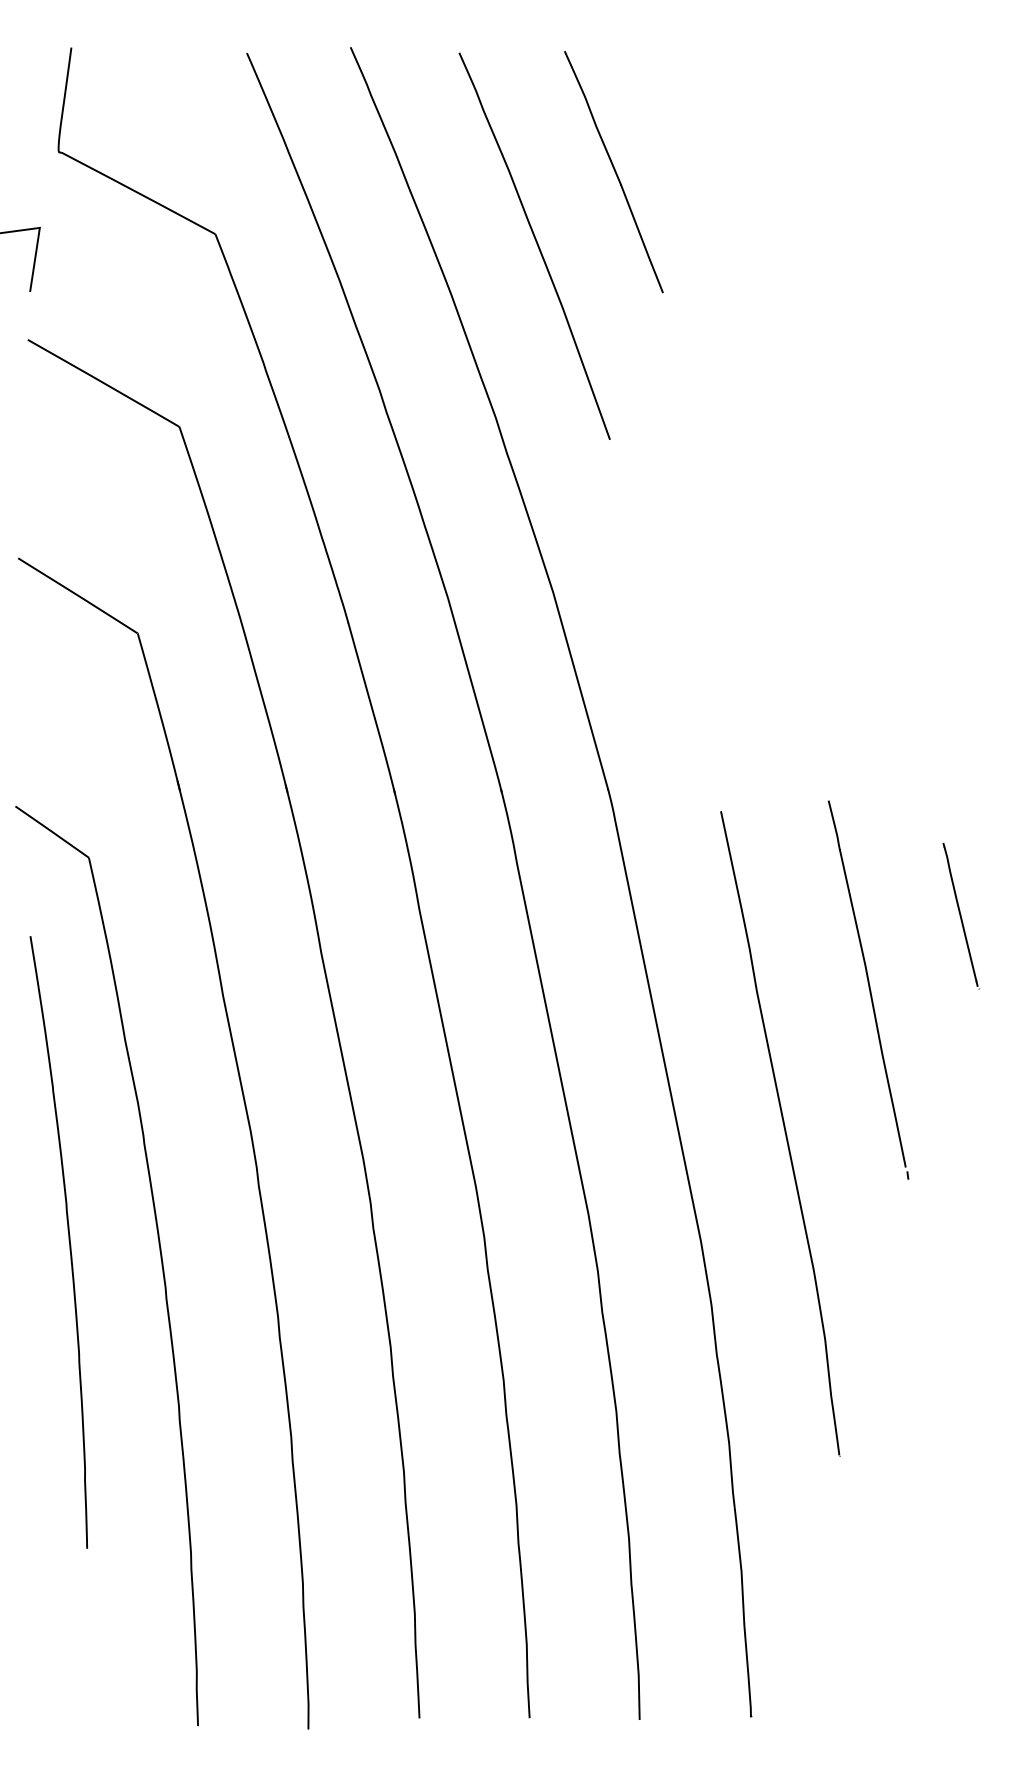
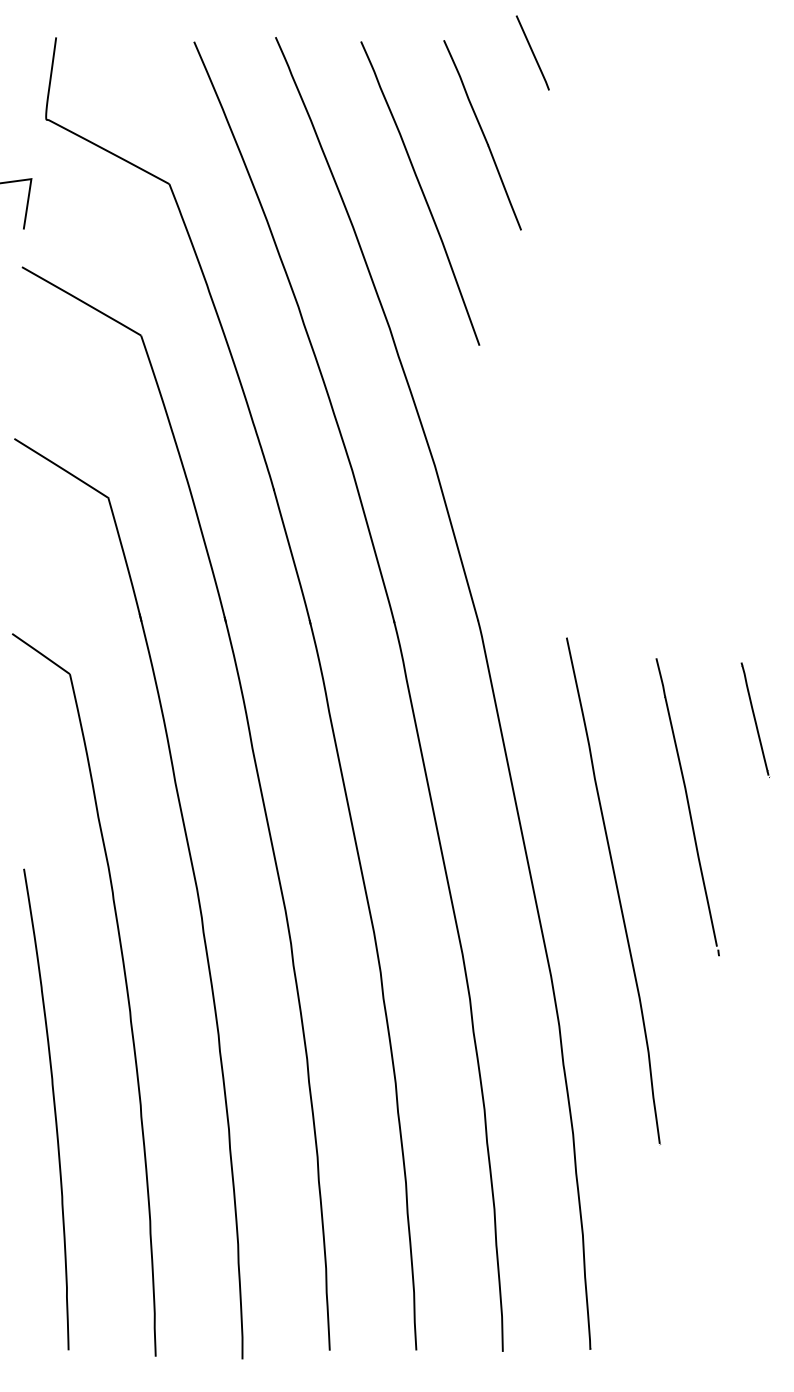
line: (677, 66) -> (532, 52), added
part: (868, 990) -> (687, 807), moved
curve: (67, 1238) -> (53, 1106), moved

